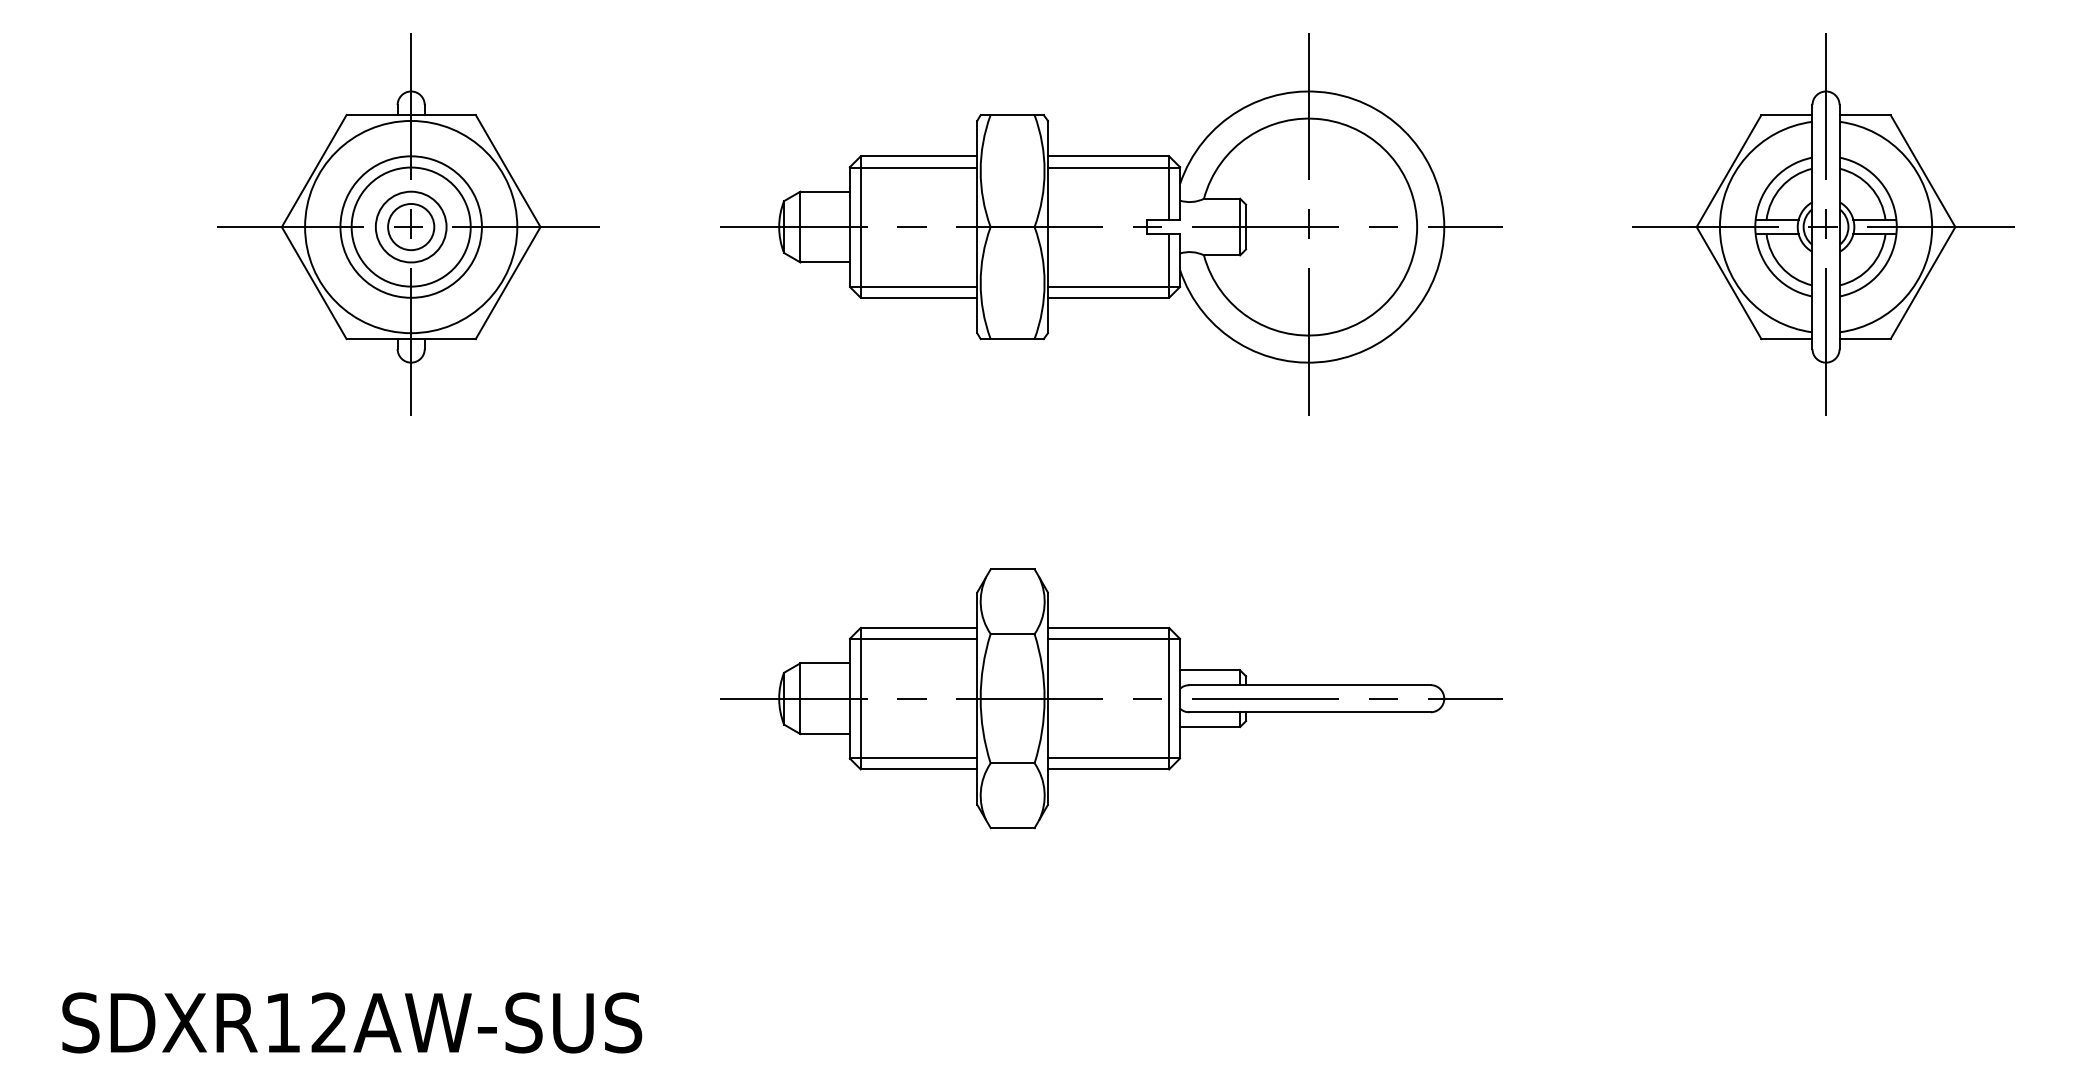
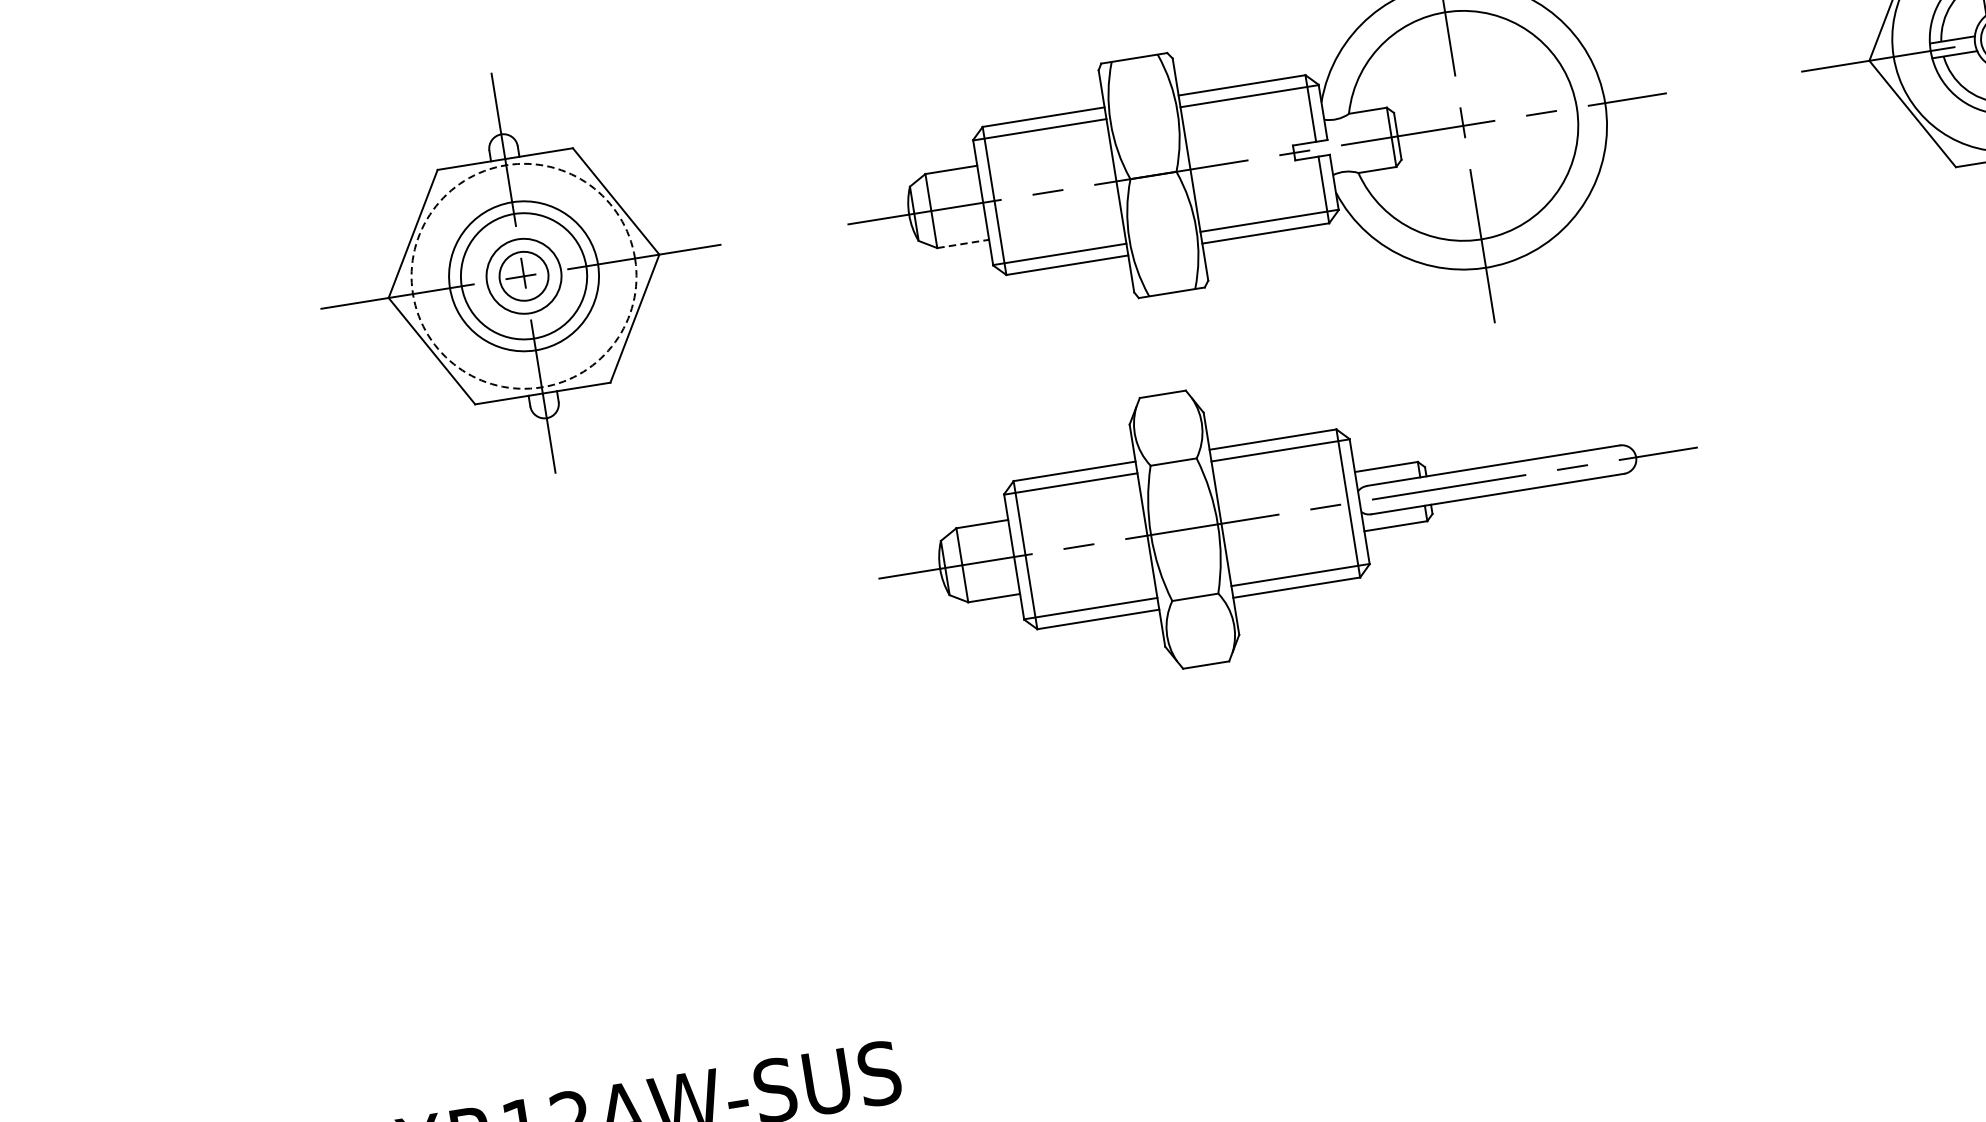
circle: (411, 226) -> (524, 275), solid -> dashed
line: (825, 262) -> (963, 243), solid -> dashed
part: (1111, 698) -> (1287, 512), moved

